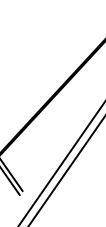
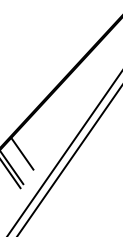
line: (21, 159) -> (22, 153), added

